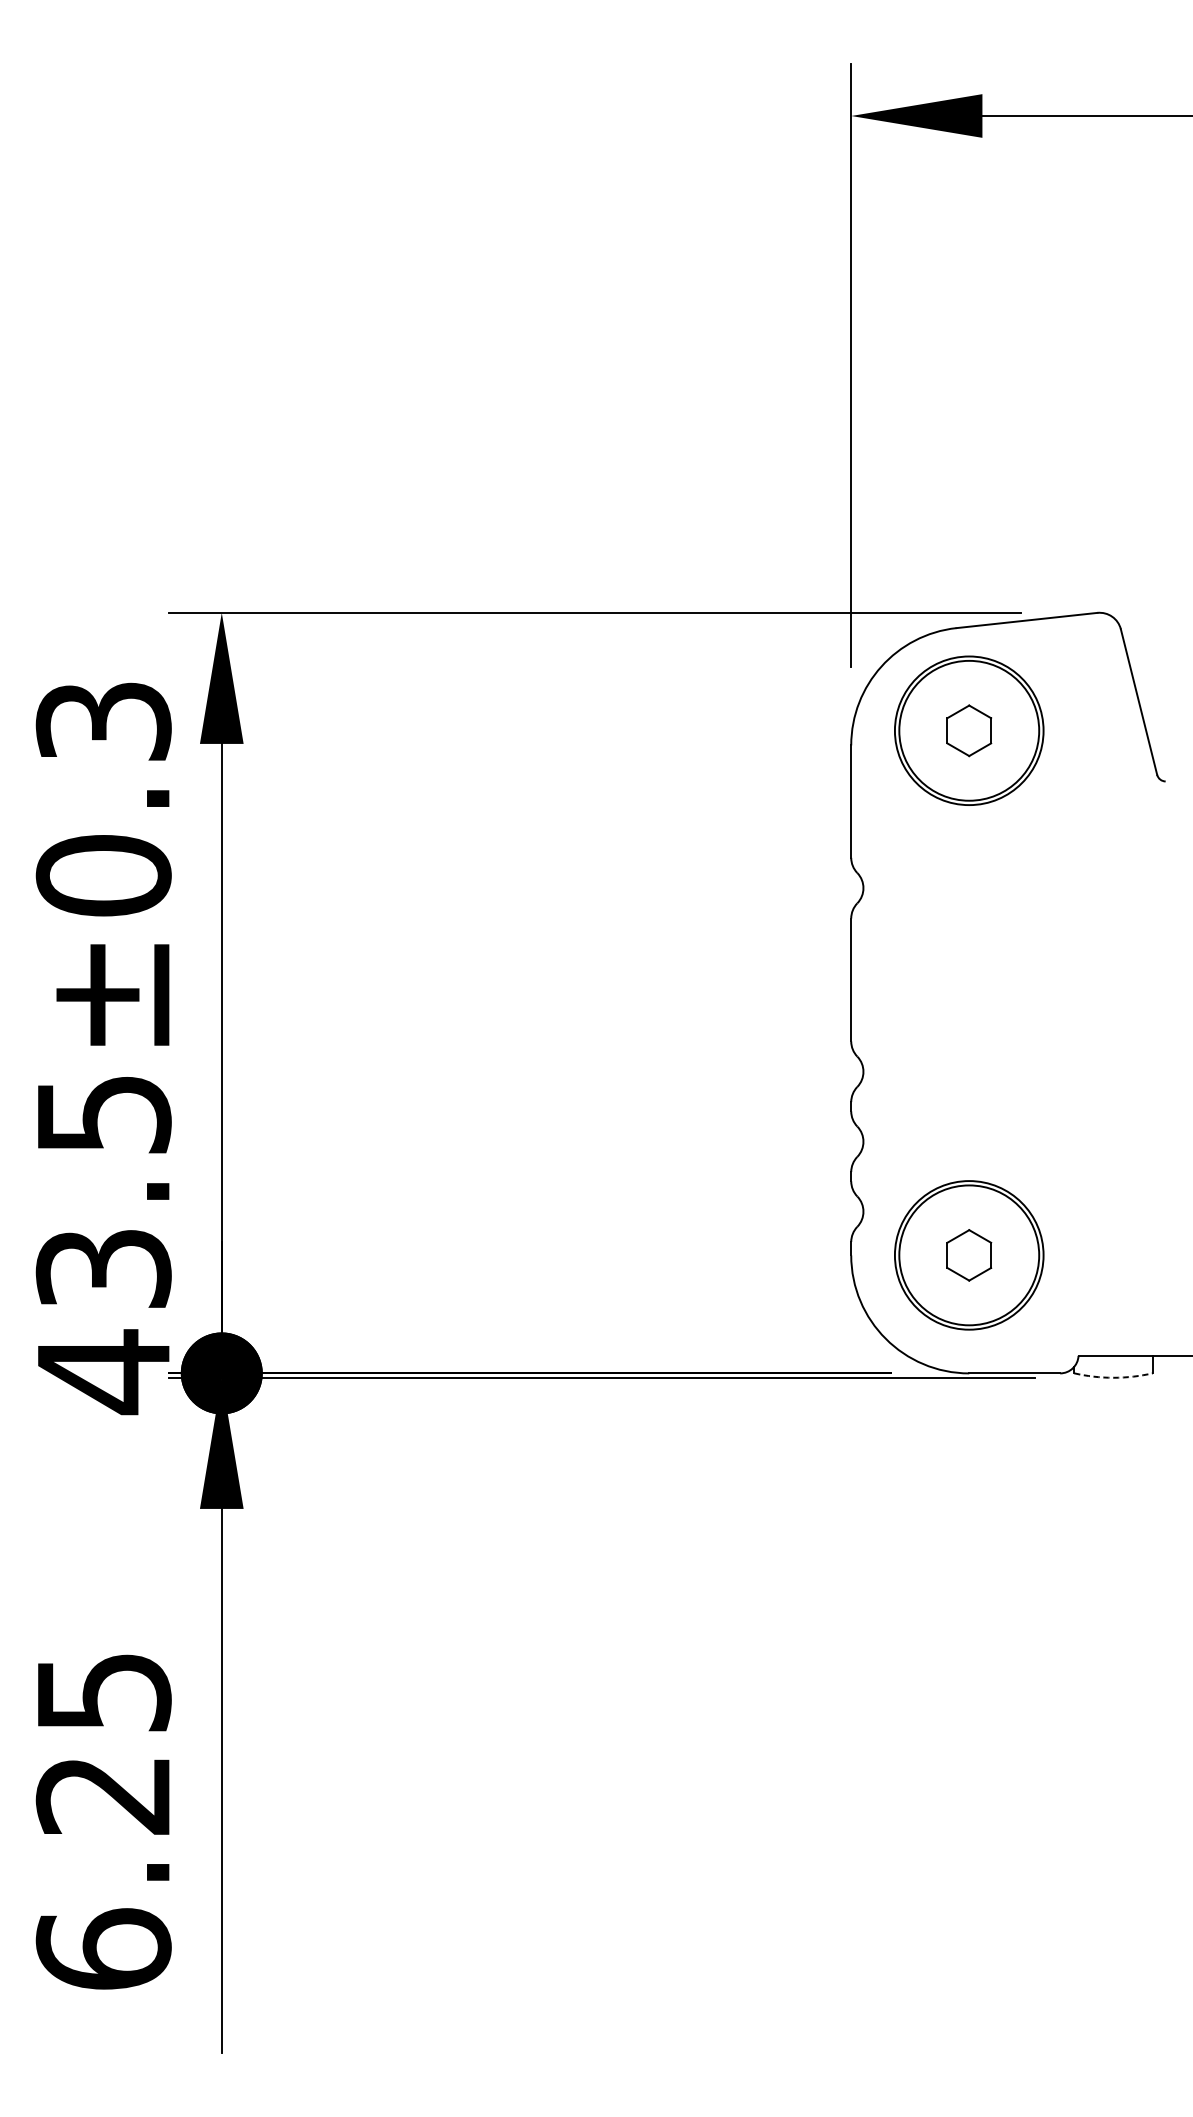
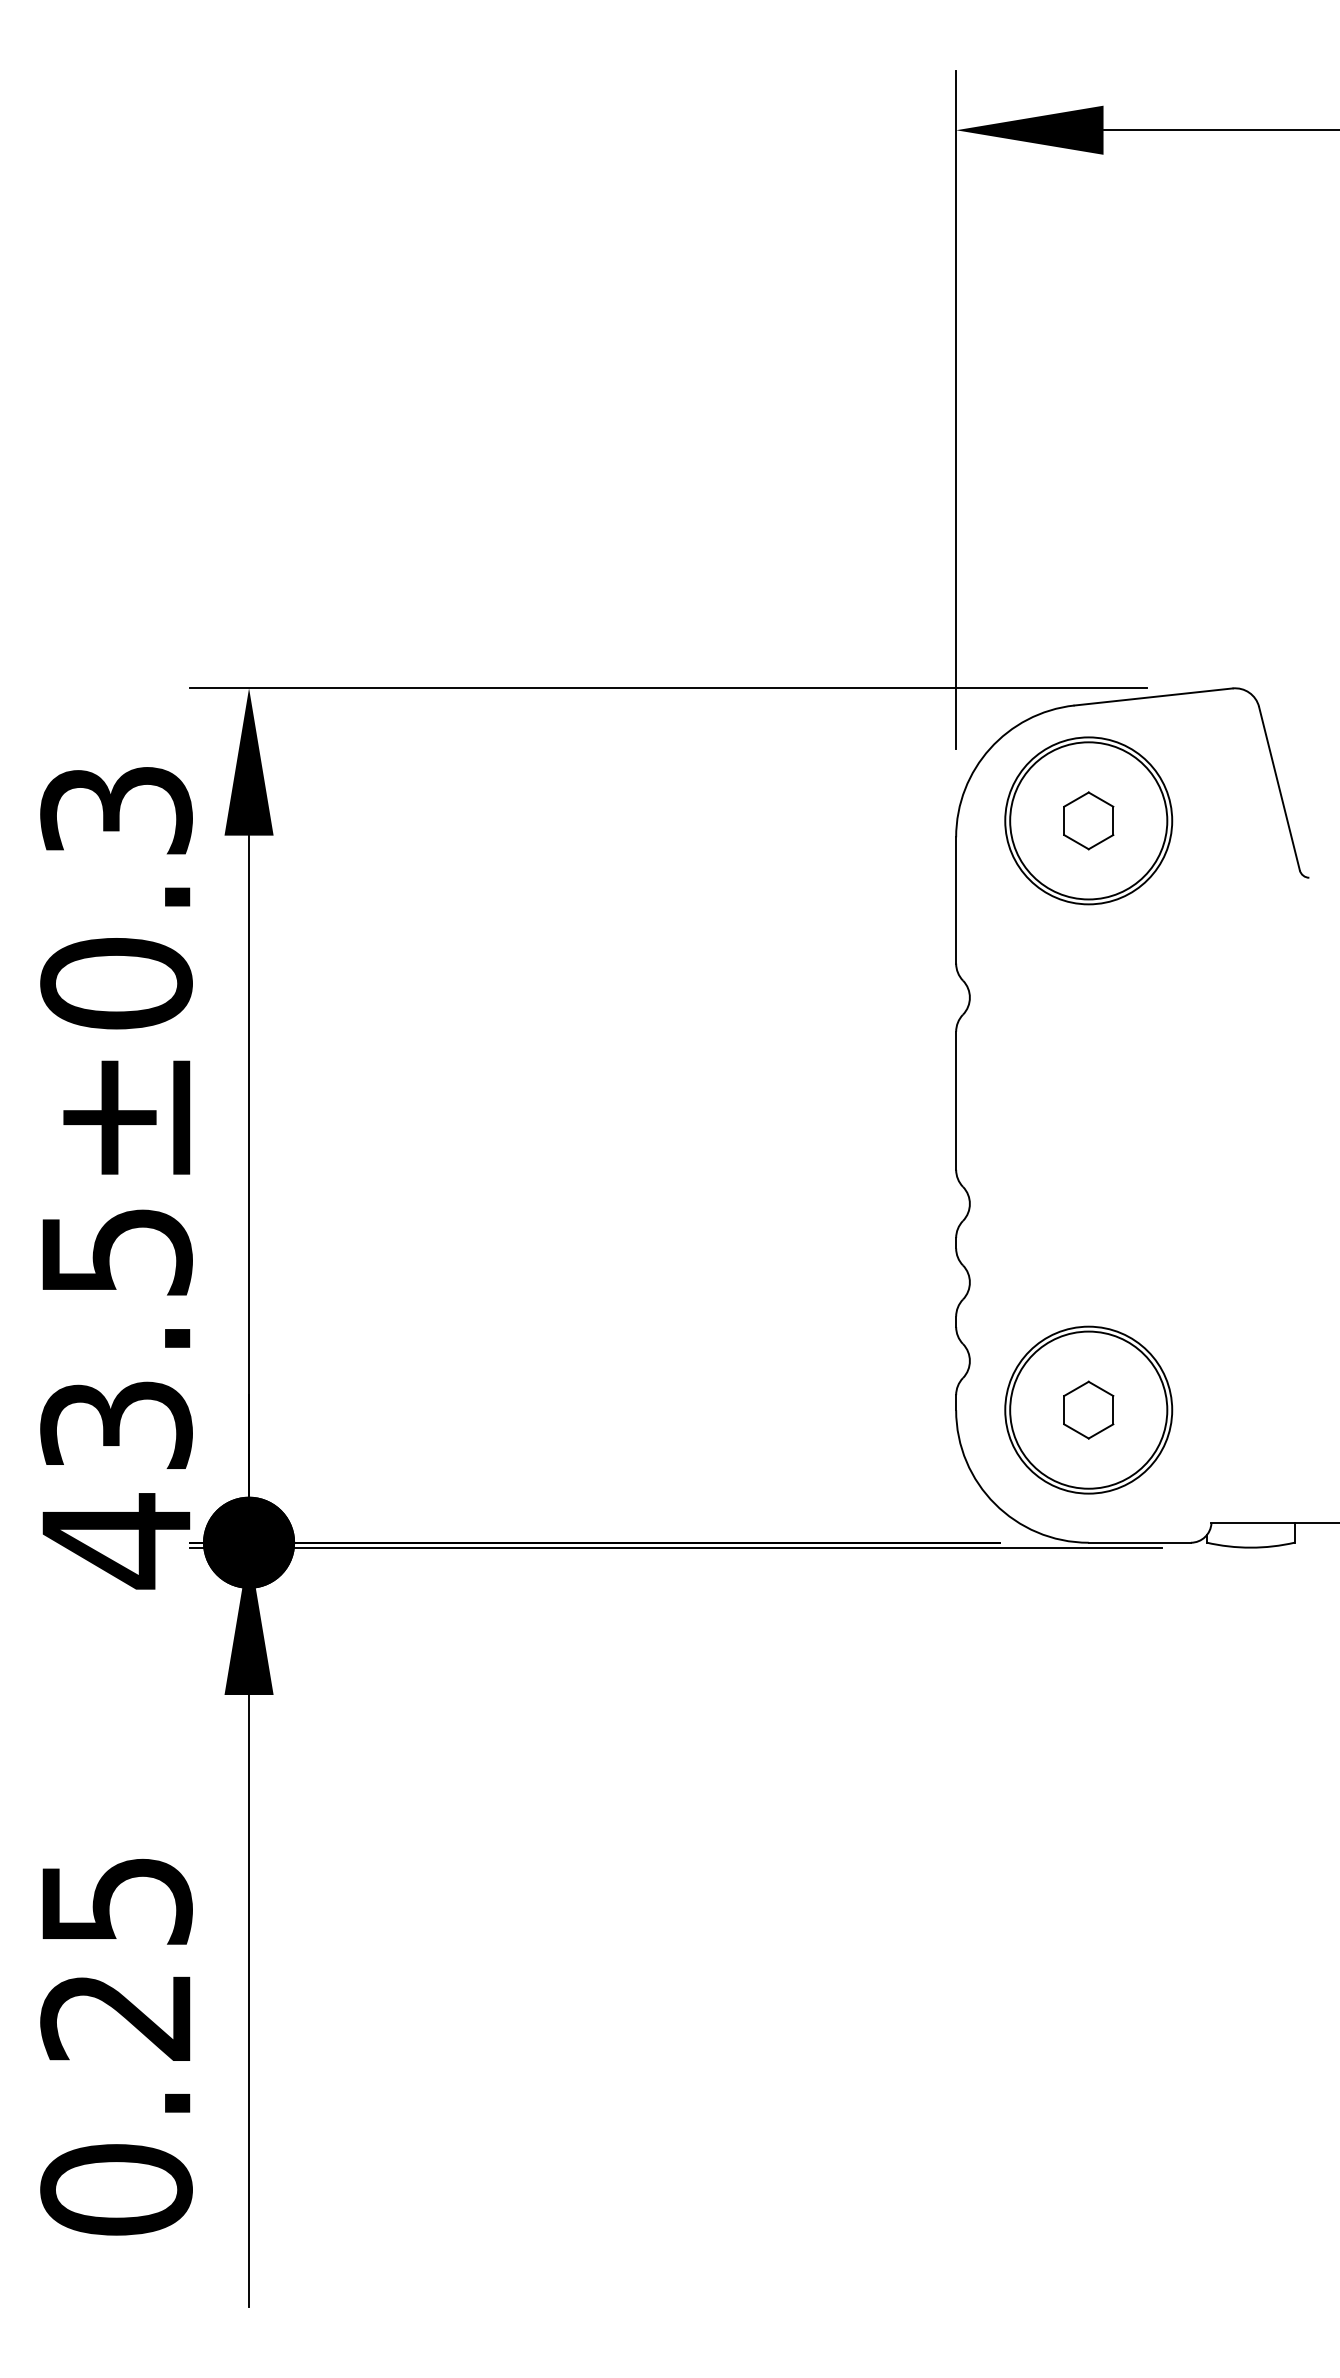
arc: (1113, 1377) -> (1250, 1547), dashed -> solid
text: (103, 1949) -> (116, 2189), 6.25 -> 0.25

